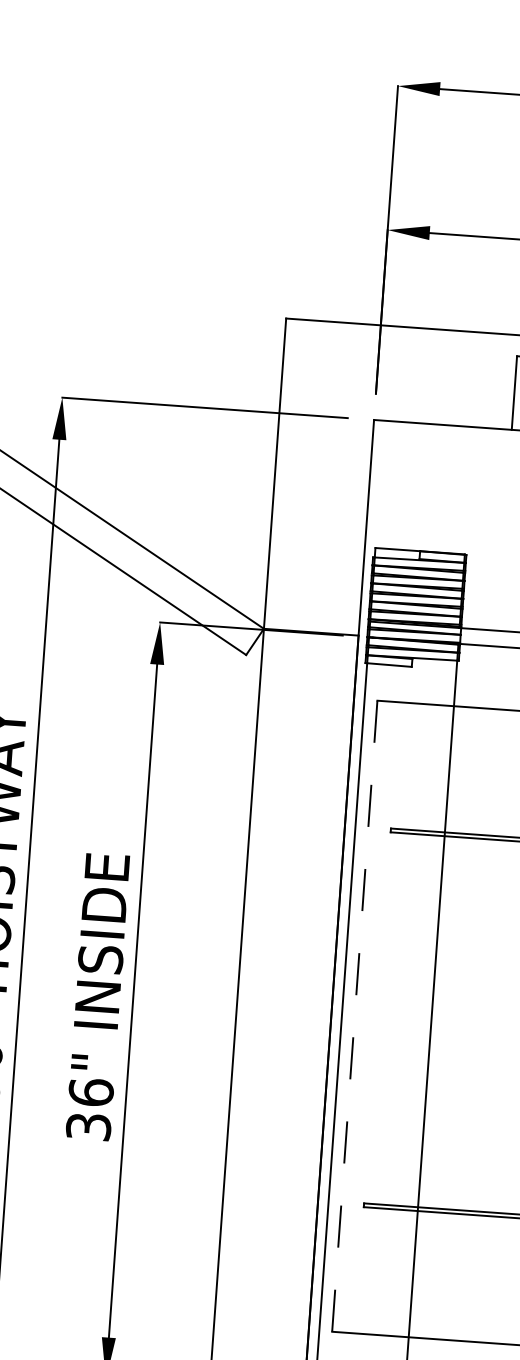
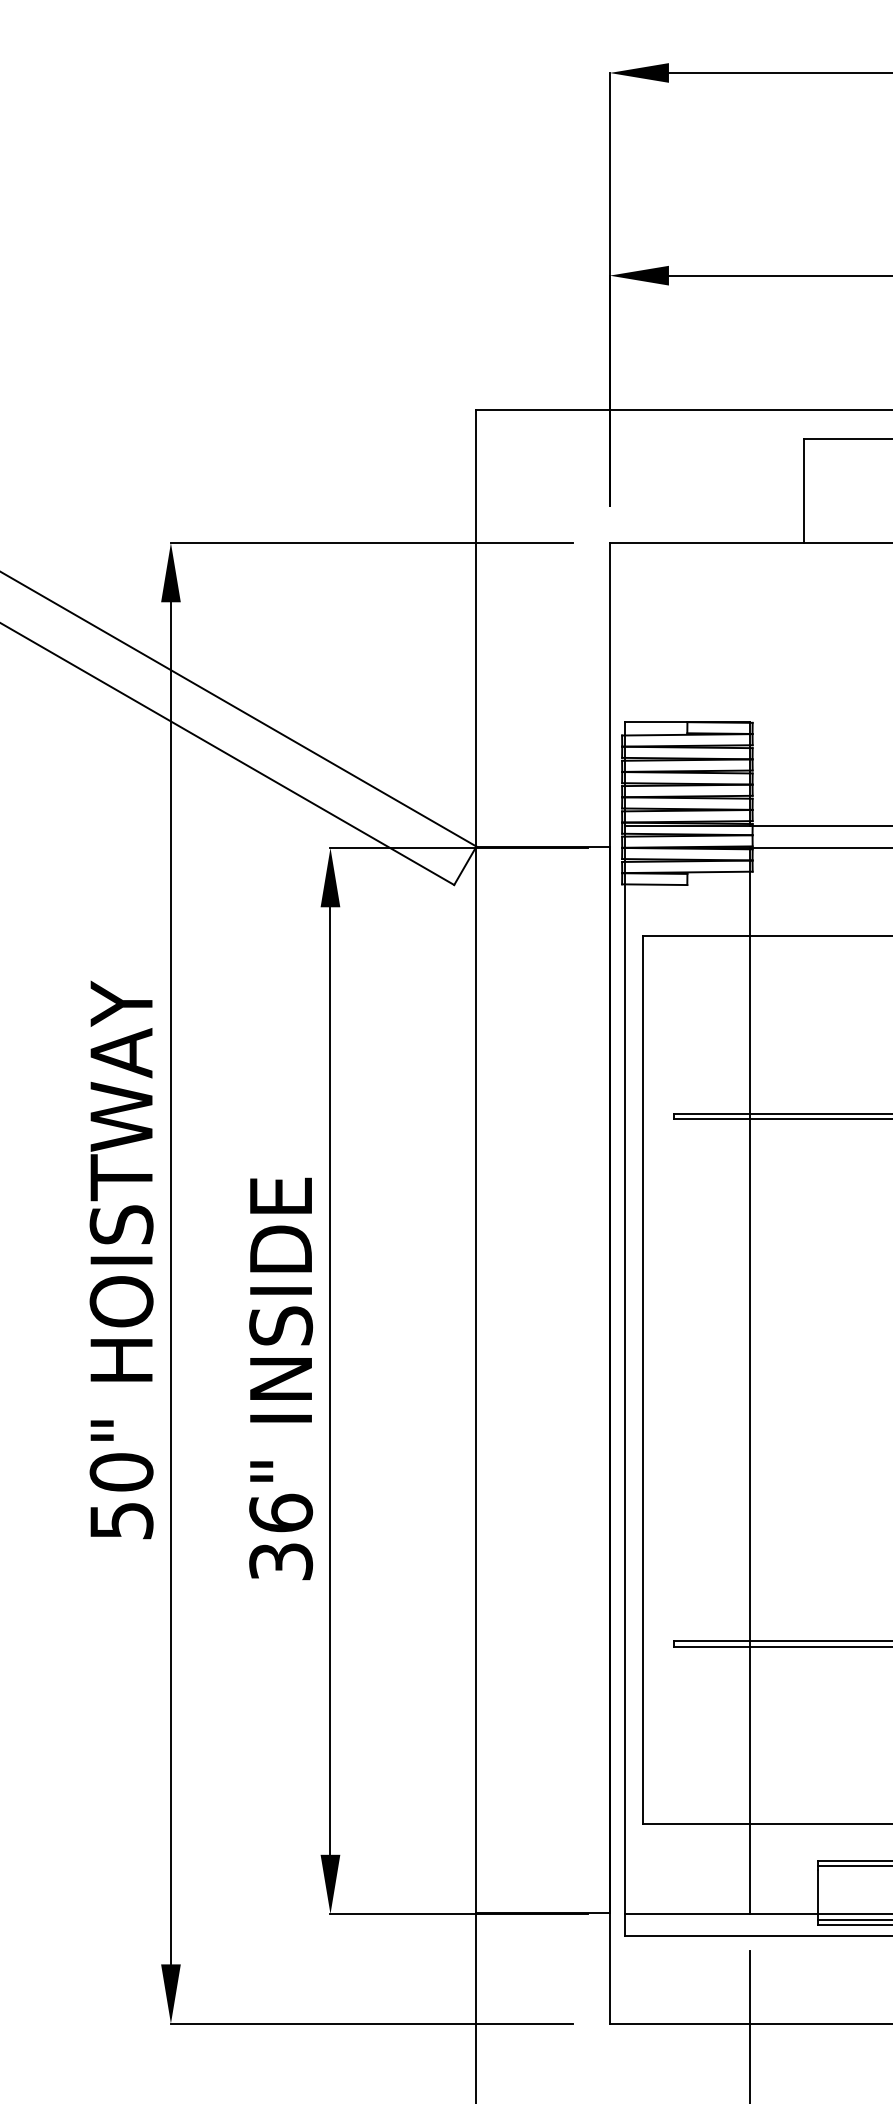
line: (354, 1016) -> (642, 1380), dashed -> solid

